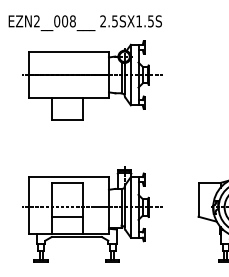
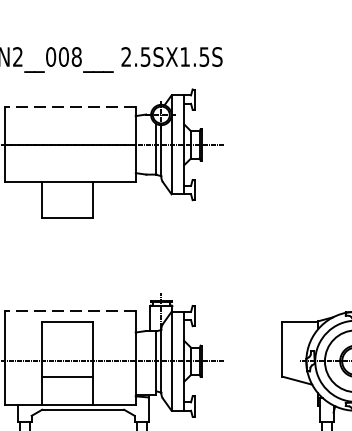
line: (69, 51) -> (71, 106), solid -> dashed
line: (69, 176) -> (71, 310), solid -> dashed

